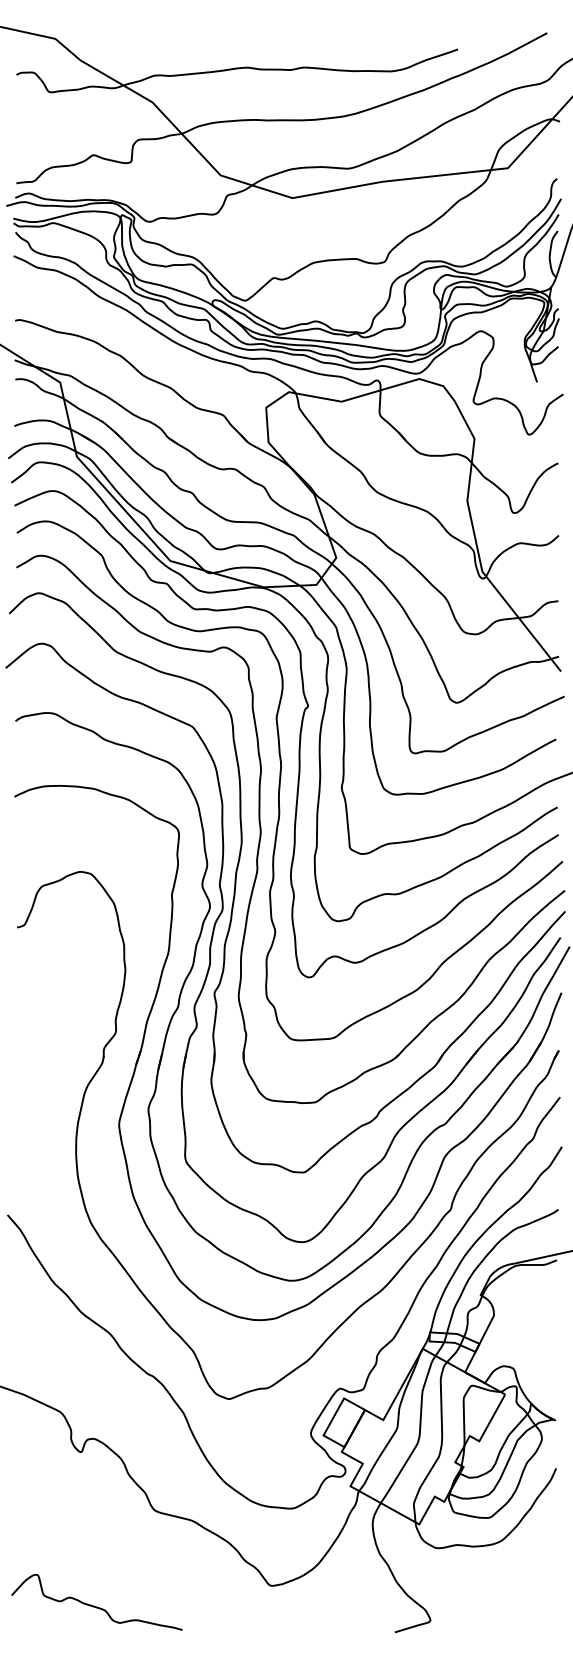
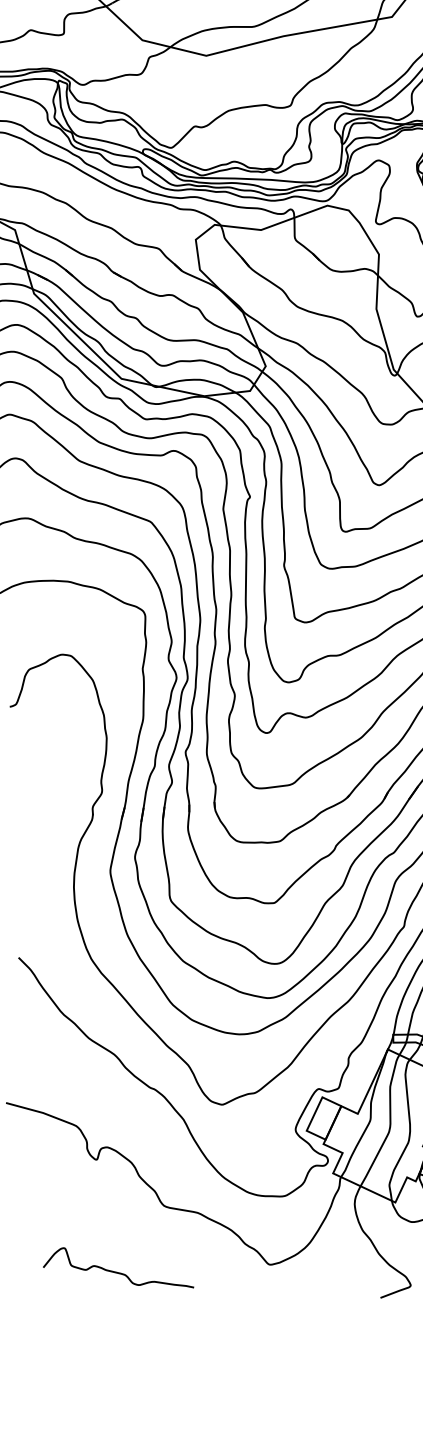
curve: (94, 1605) -> (116, 1271), moved

